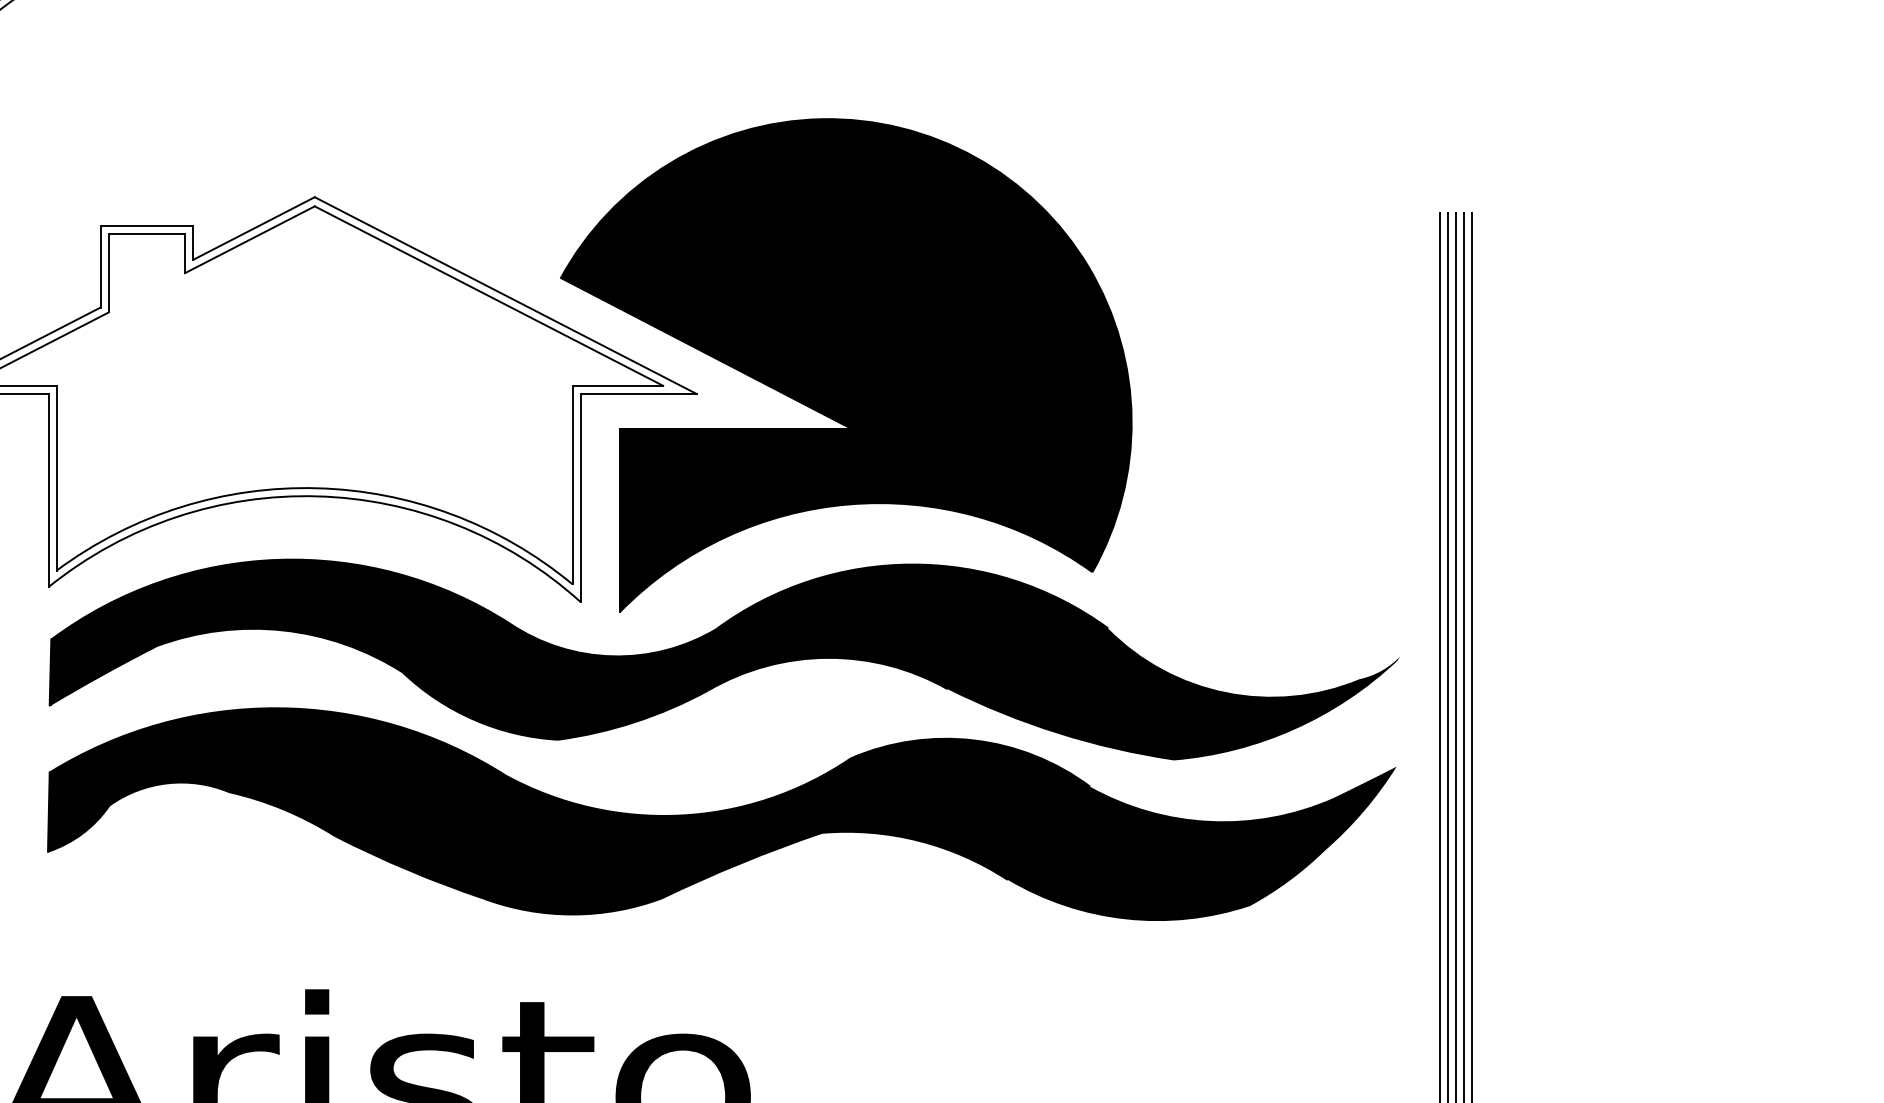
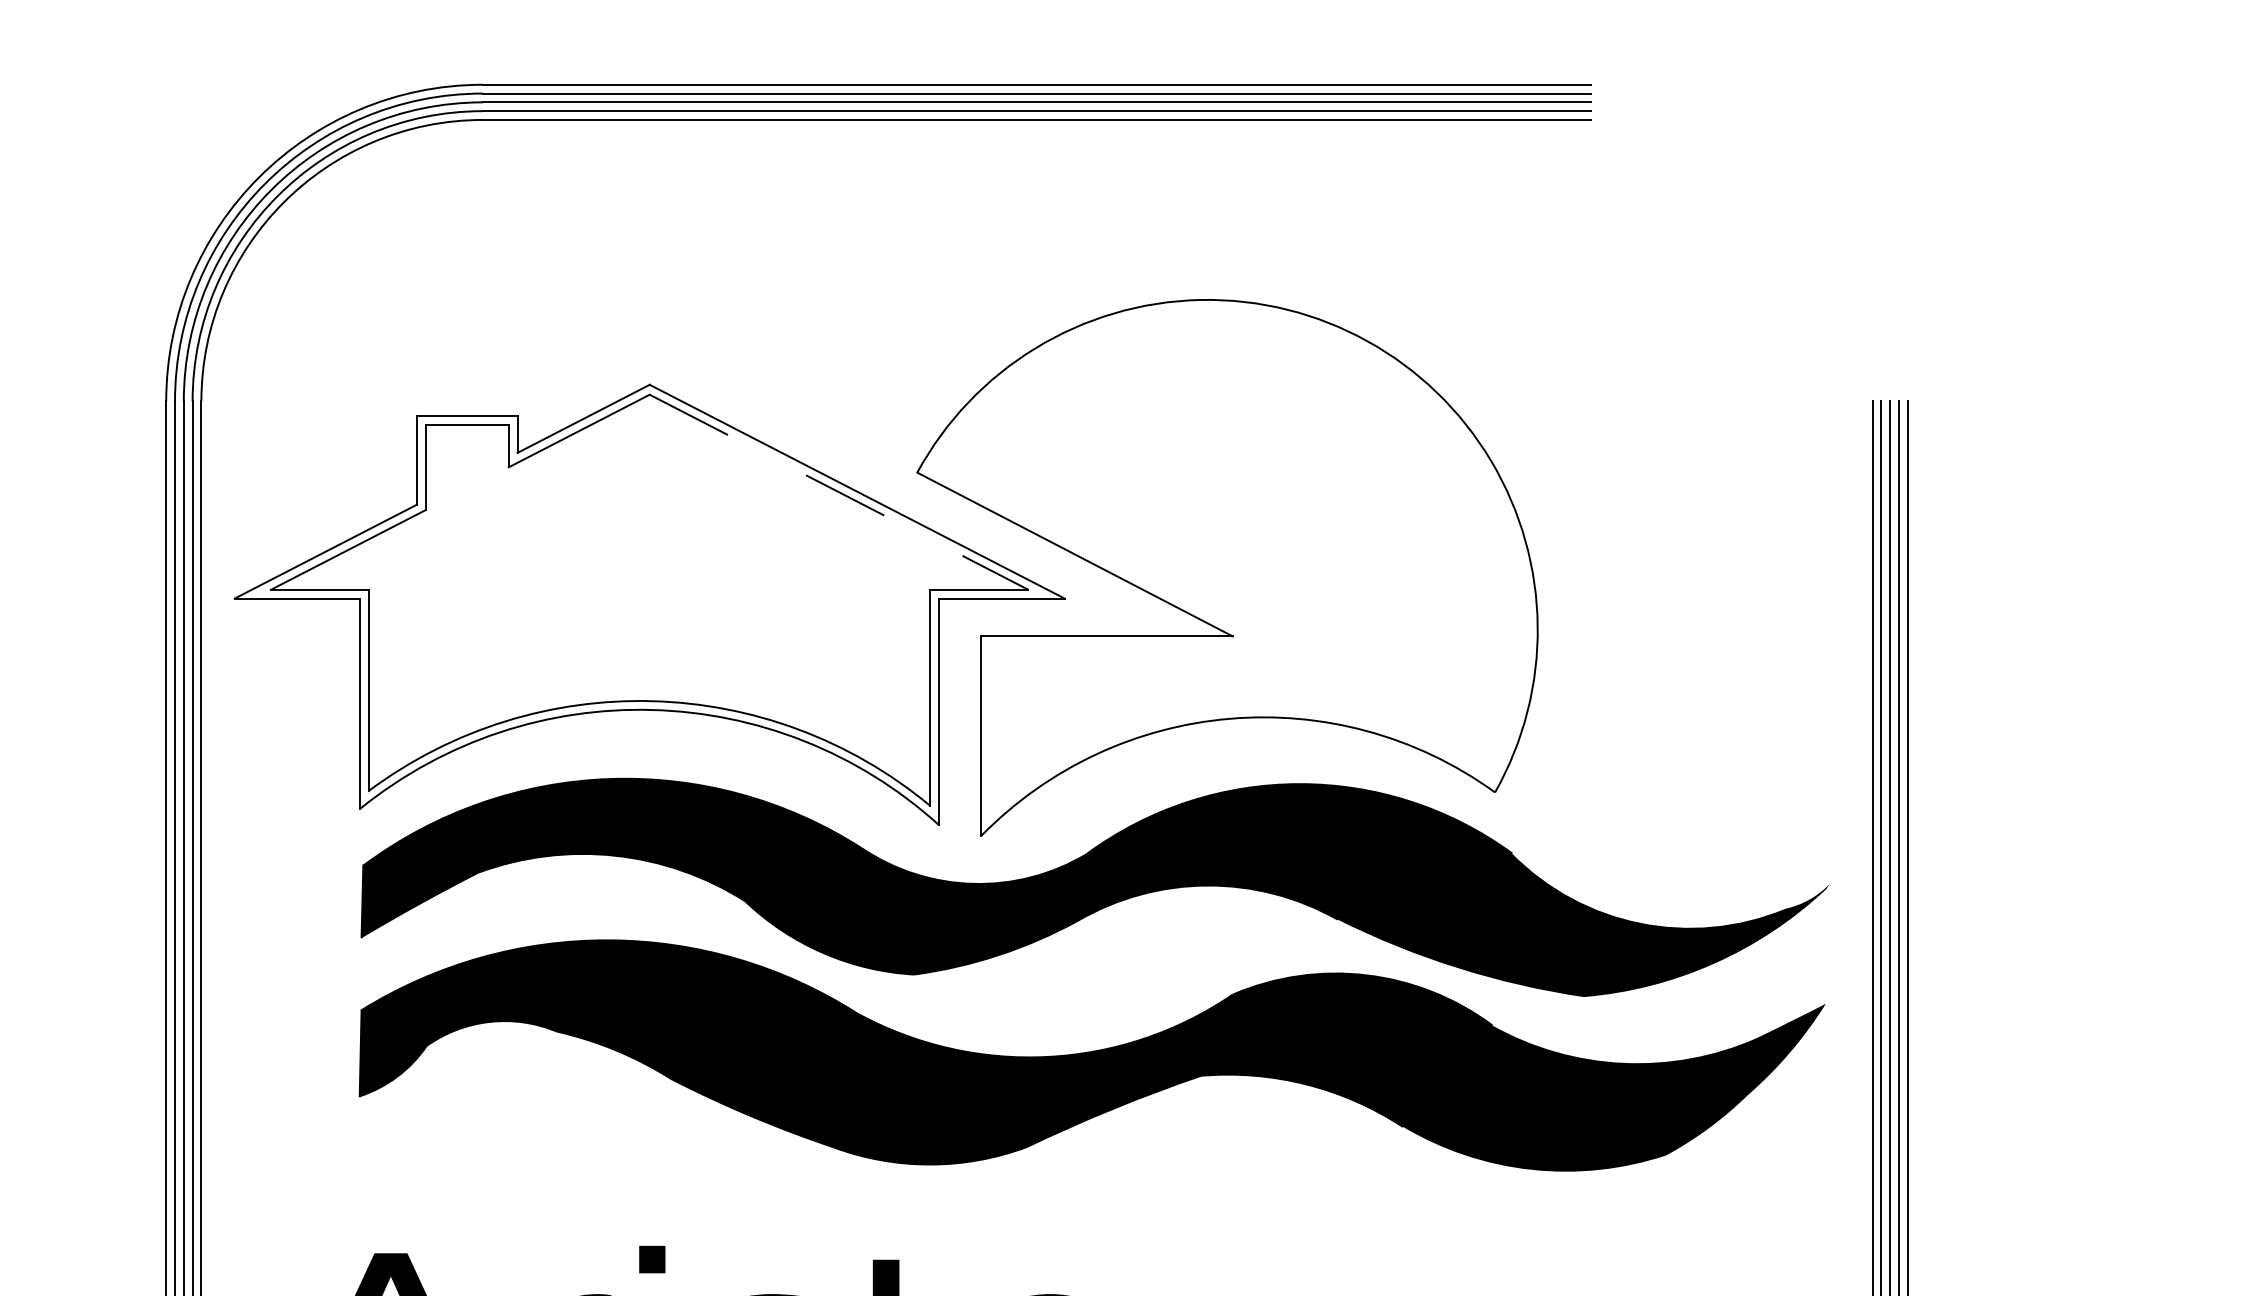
line: (489, 296) -> (839, 492), solid -> dashed
fill: (846, 366) -> (1227, 568), removed

